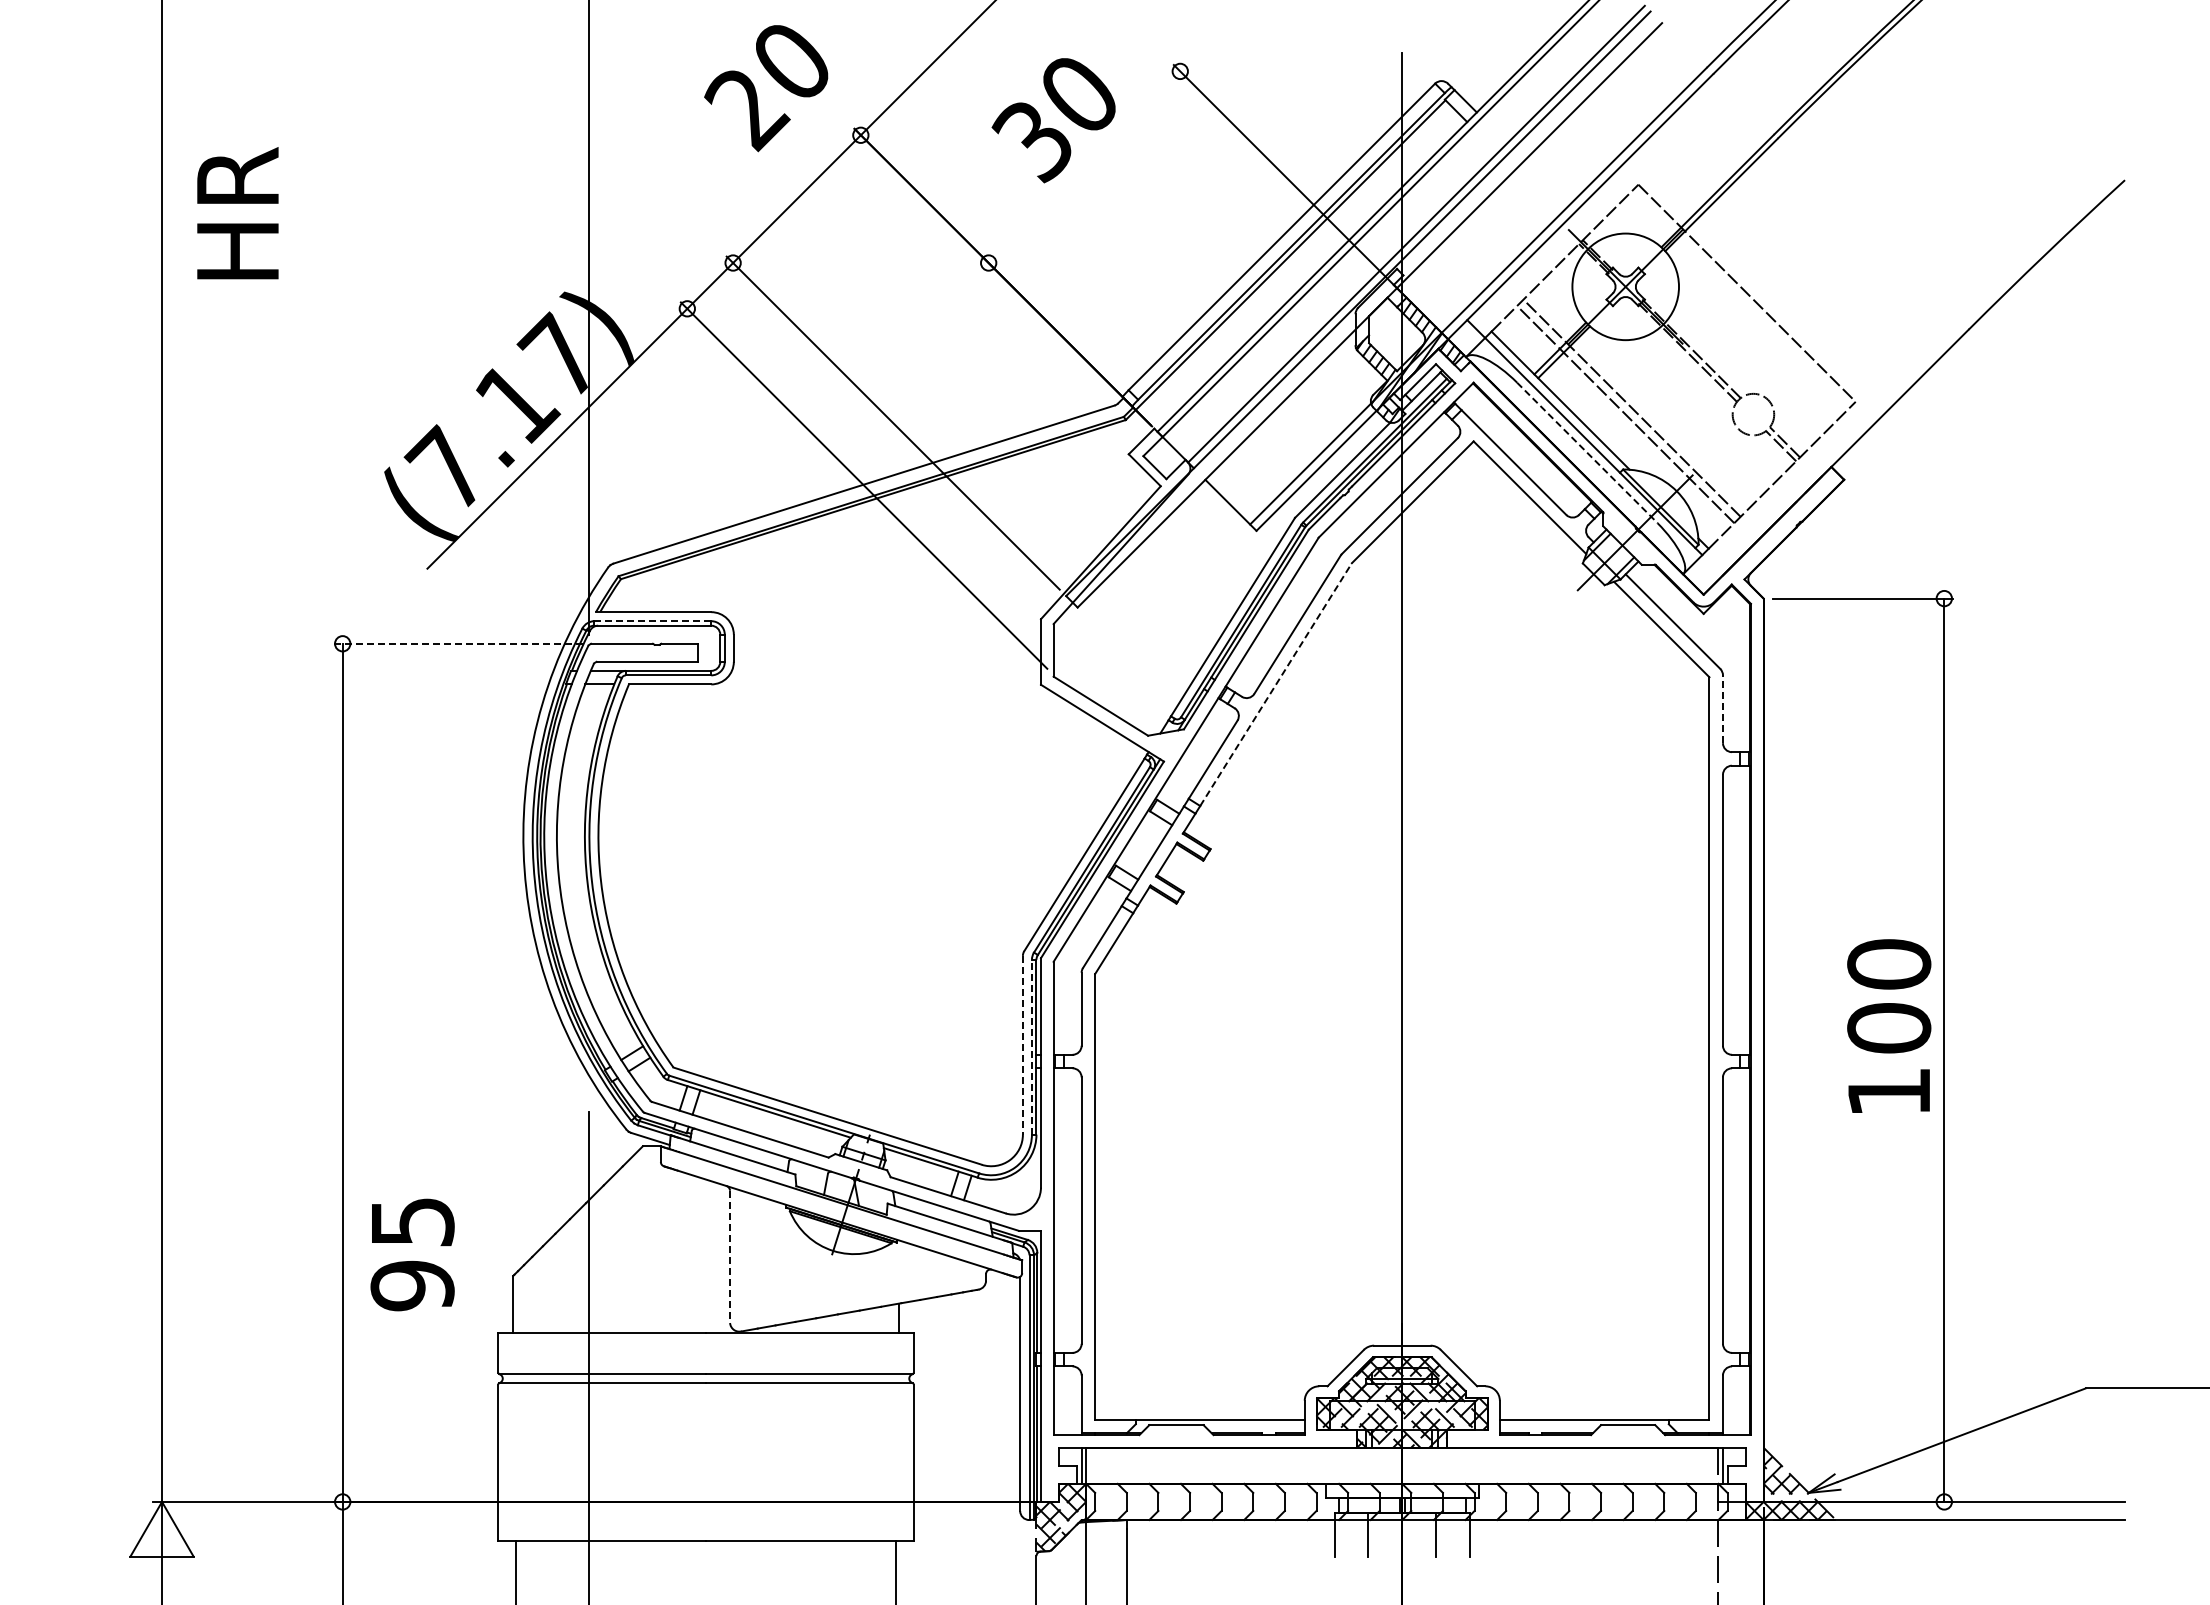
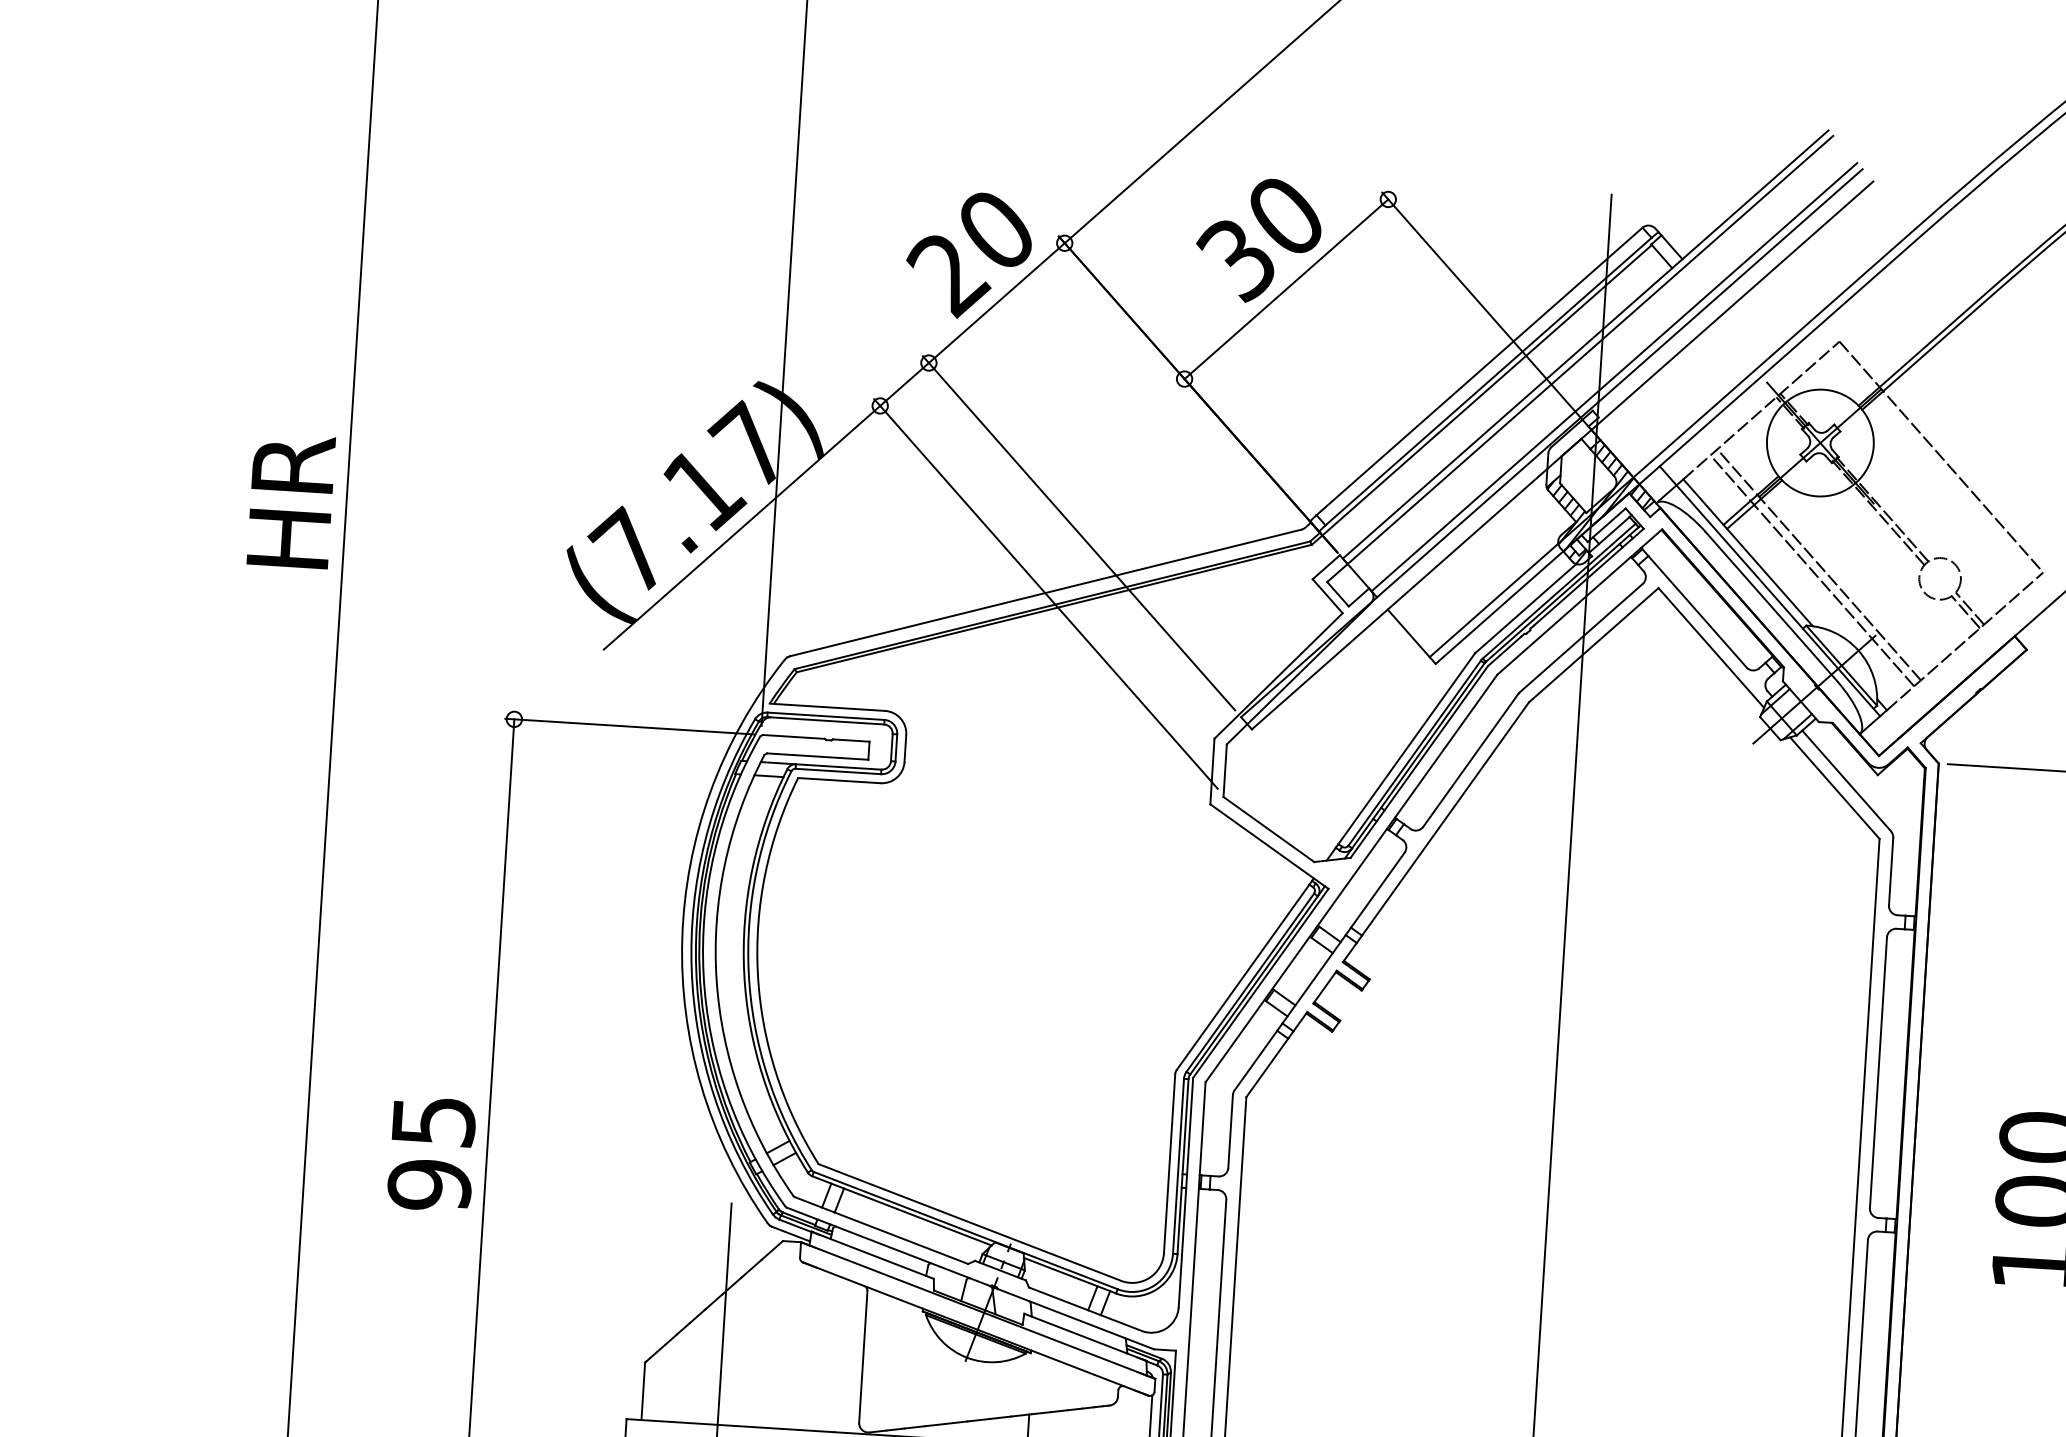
text: (766, 88) -> (969, 255), moved
line: (1084, 167) -> (1286, 289), added
text: (237, 213) -> (290, 501), moved
line: (1587, 453) -> (1771, 607), dashed -> solid
line: (653, 621) -> (826, 716), dashed -> solid
line: (458, 643) -> (630, 726), dashed -> solid
line: (1276, 684) -> (1445, 818), dashed -> solid
line: (1722, 709) -> (1890, 871), dashed -> solid
line: (1022, 1045) -> (1169, 1164), dashed -> solid
line: (1031, 1046) -> (1178, 1165), dashed -> solid
text: (412, 1254) -> (431, 1153), moved
line: (730, 1257) -> (863, 1357), dashed -> solid

